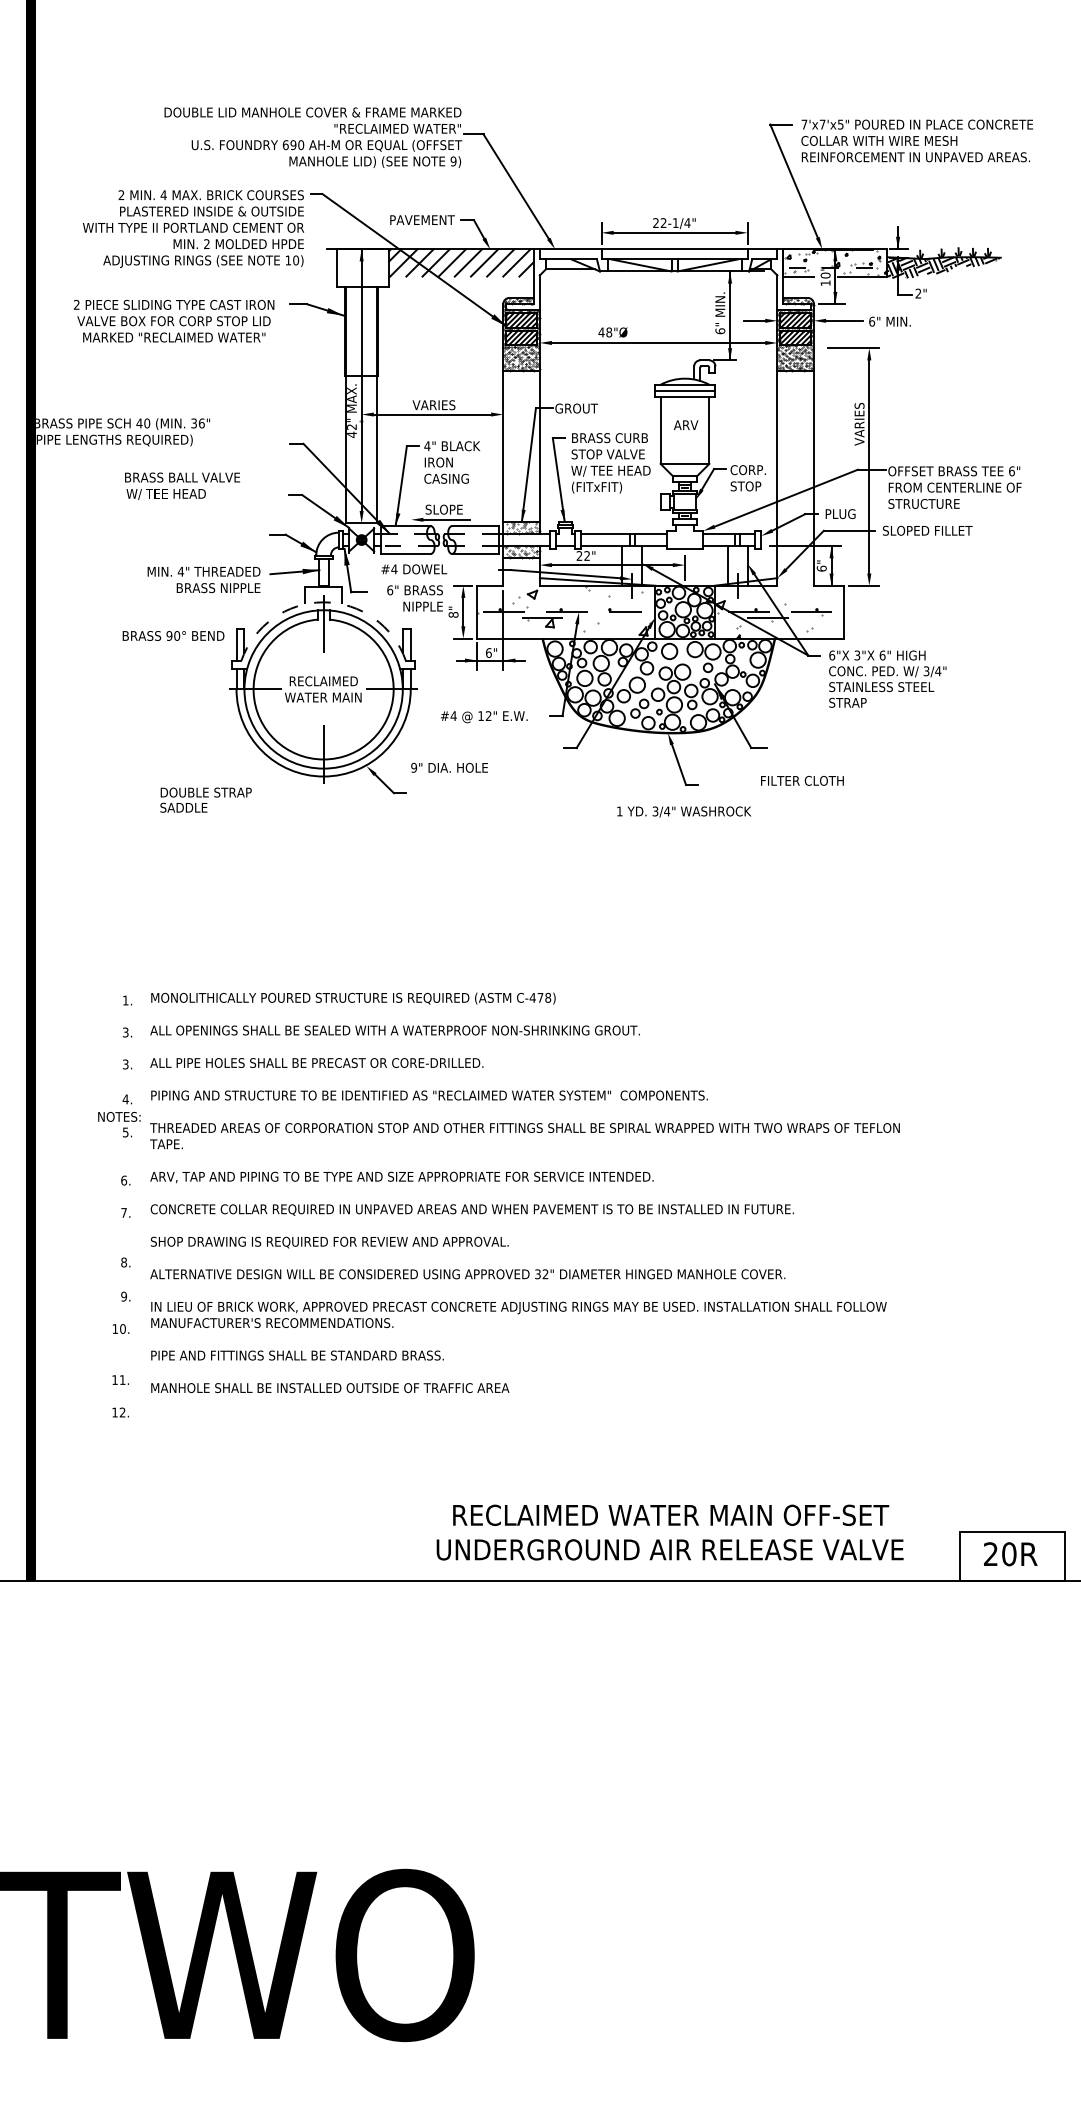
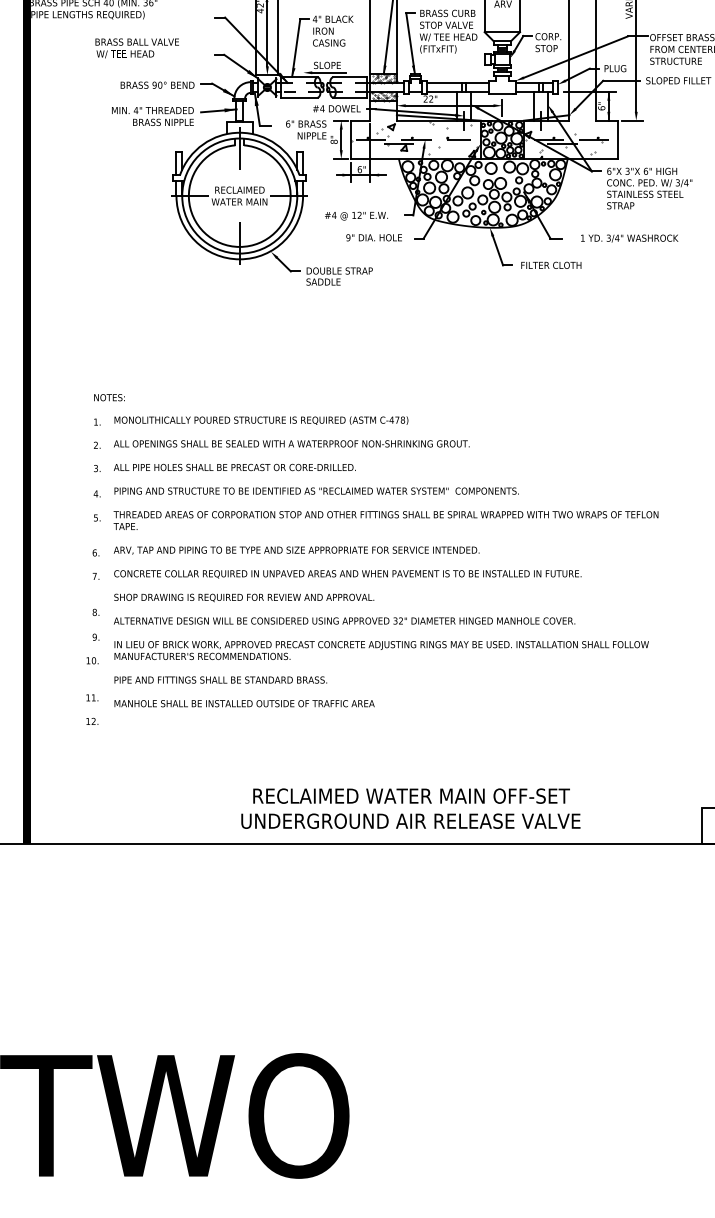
text: (414, 569) -> (337, 108), moved
arc: (323, 602) -> (239, 132), dashed -> solid
text: (173, 635) -> (157, 84), moved
text: (449, 767) -> (374, 237), moved
text: (802, 780) -> (551, 265), moved
text: (205, 799) -> (339, 276), moved
text: (684, 811) -> (629, 238), moved
text: (125, 1032) -> (95, 445), 3. -> 2.
text: (119, 1116) -> (109, 397), moved
text: (669, 1532) -> (410, 808), moved

